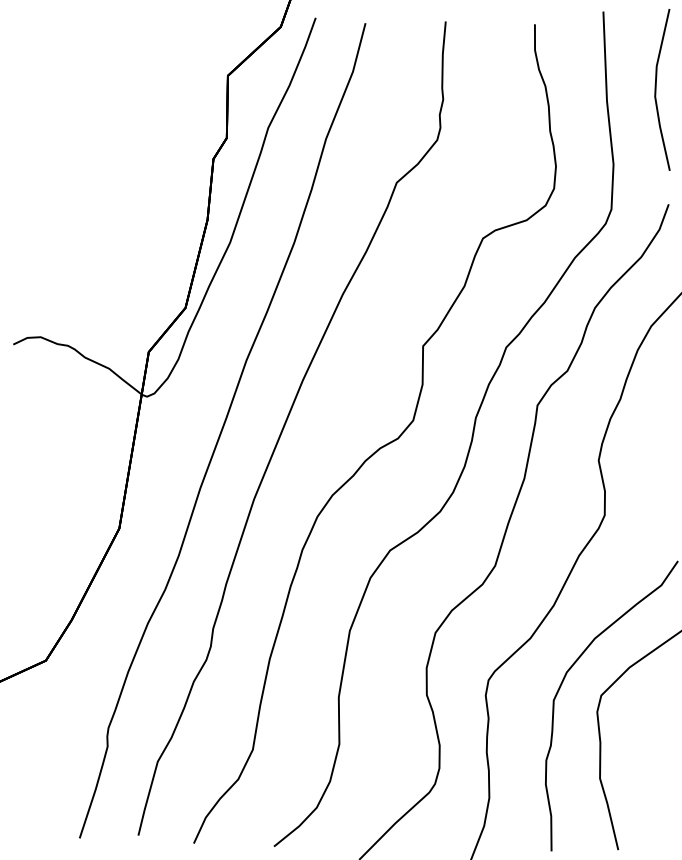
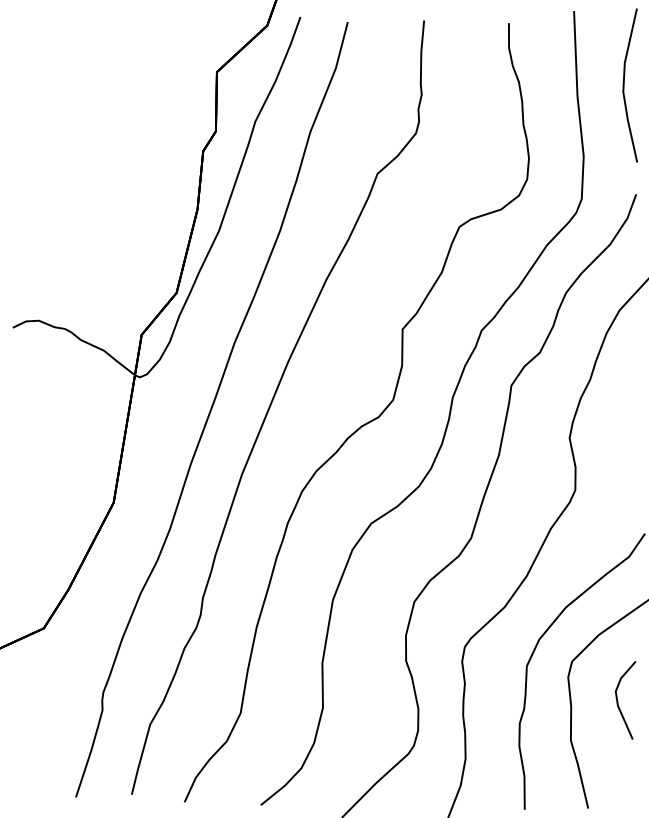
part: (650, 737) -> (618, 701), added

